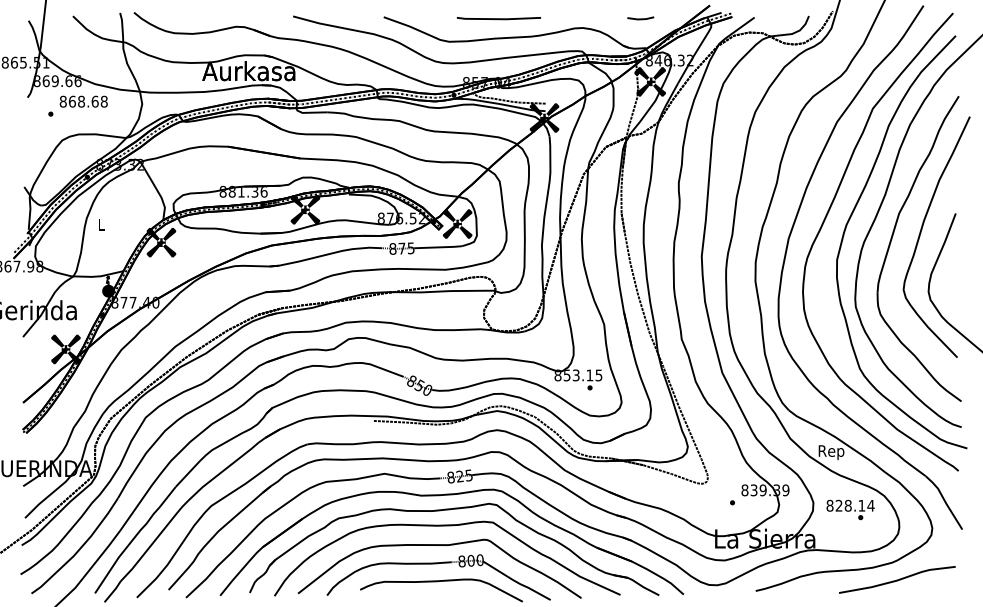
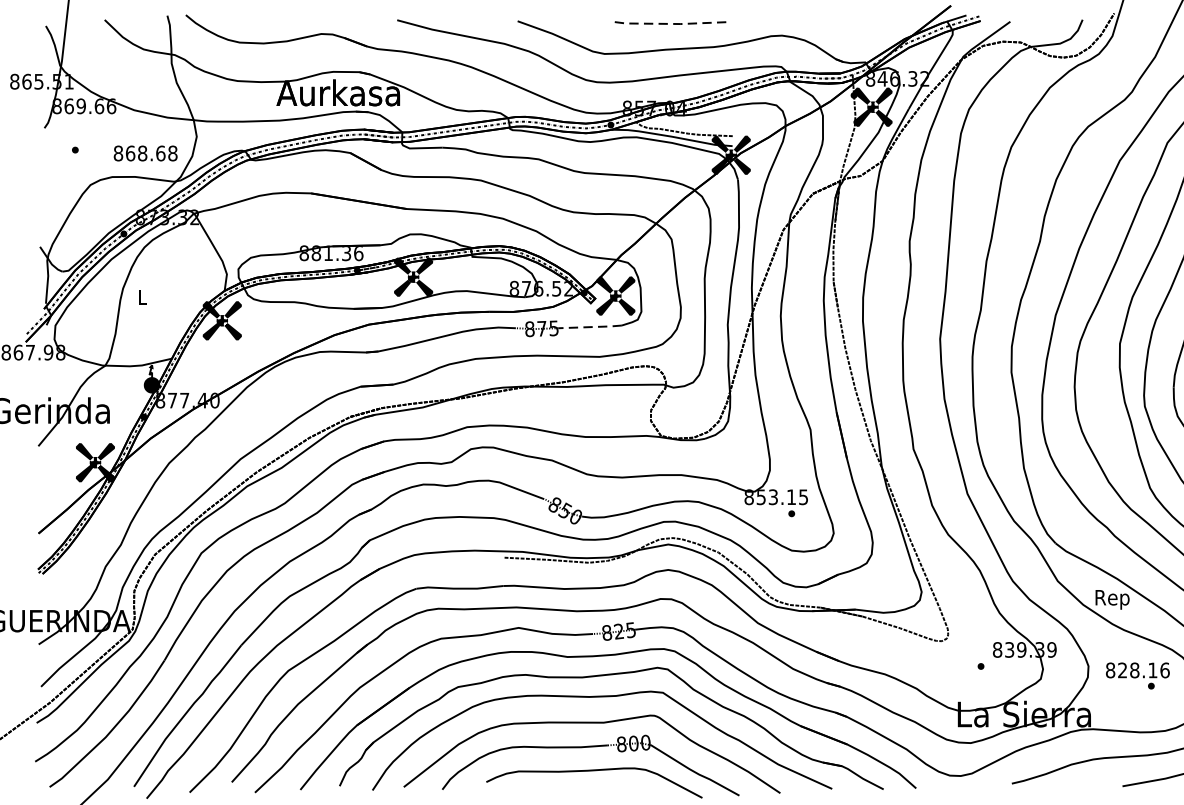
line: (640, 18) -> (858, 23), removed
line: (498, 19) -> (670, 24), solid -> dashed
text: (83, 101) -> (145, 153), moved
line: (439, 247) -> (591, 327), solid -> dashed
text: (870, 505) -> (1164, 670), 828.14 -> 828.16

